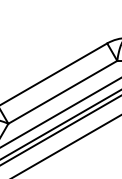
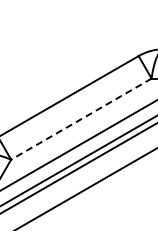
line: (62, 92) -> (80, 119), solid -> dashed

